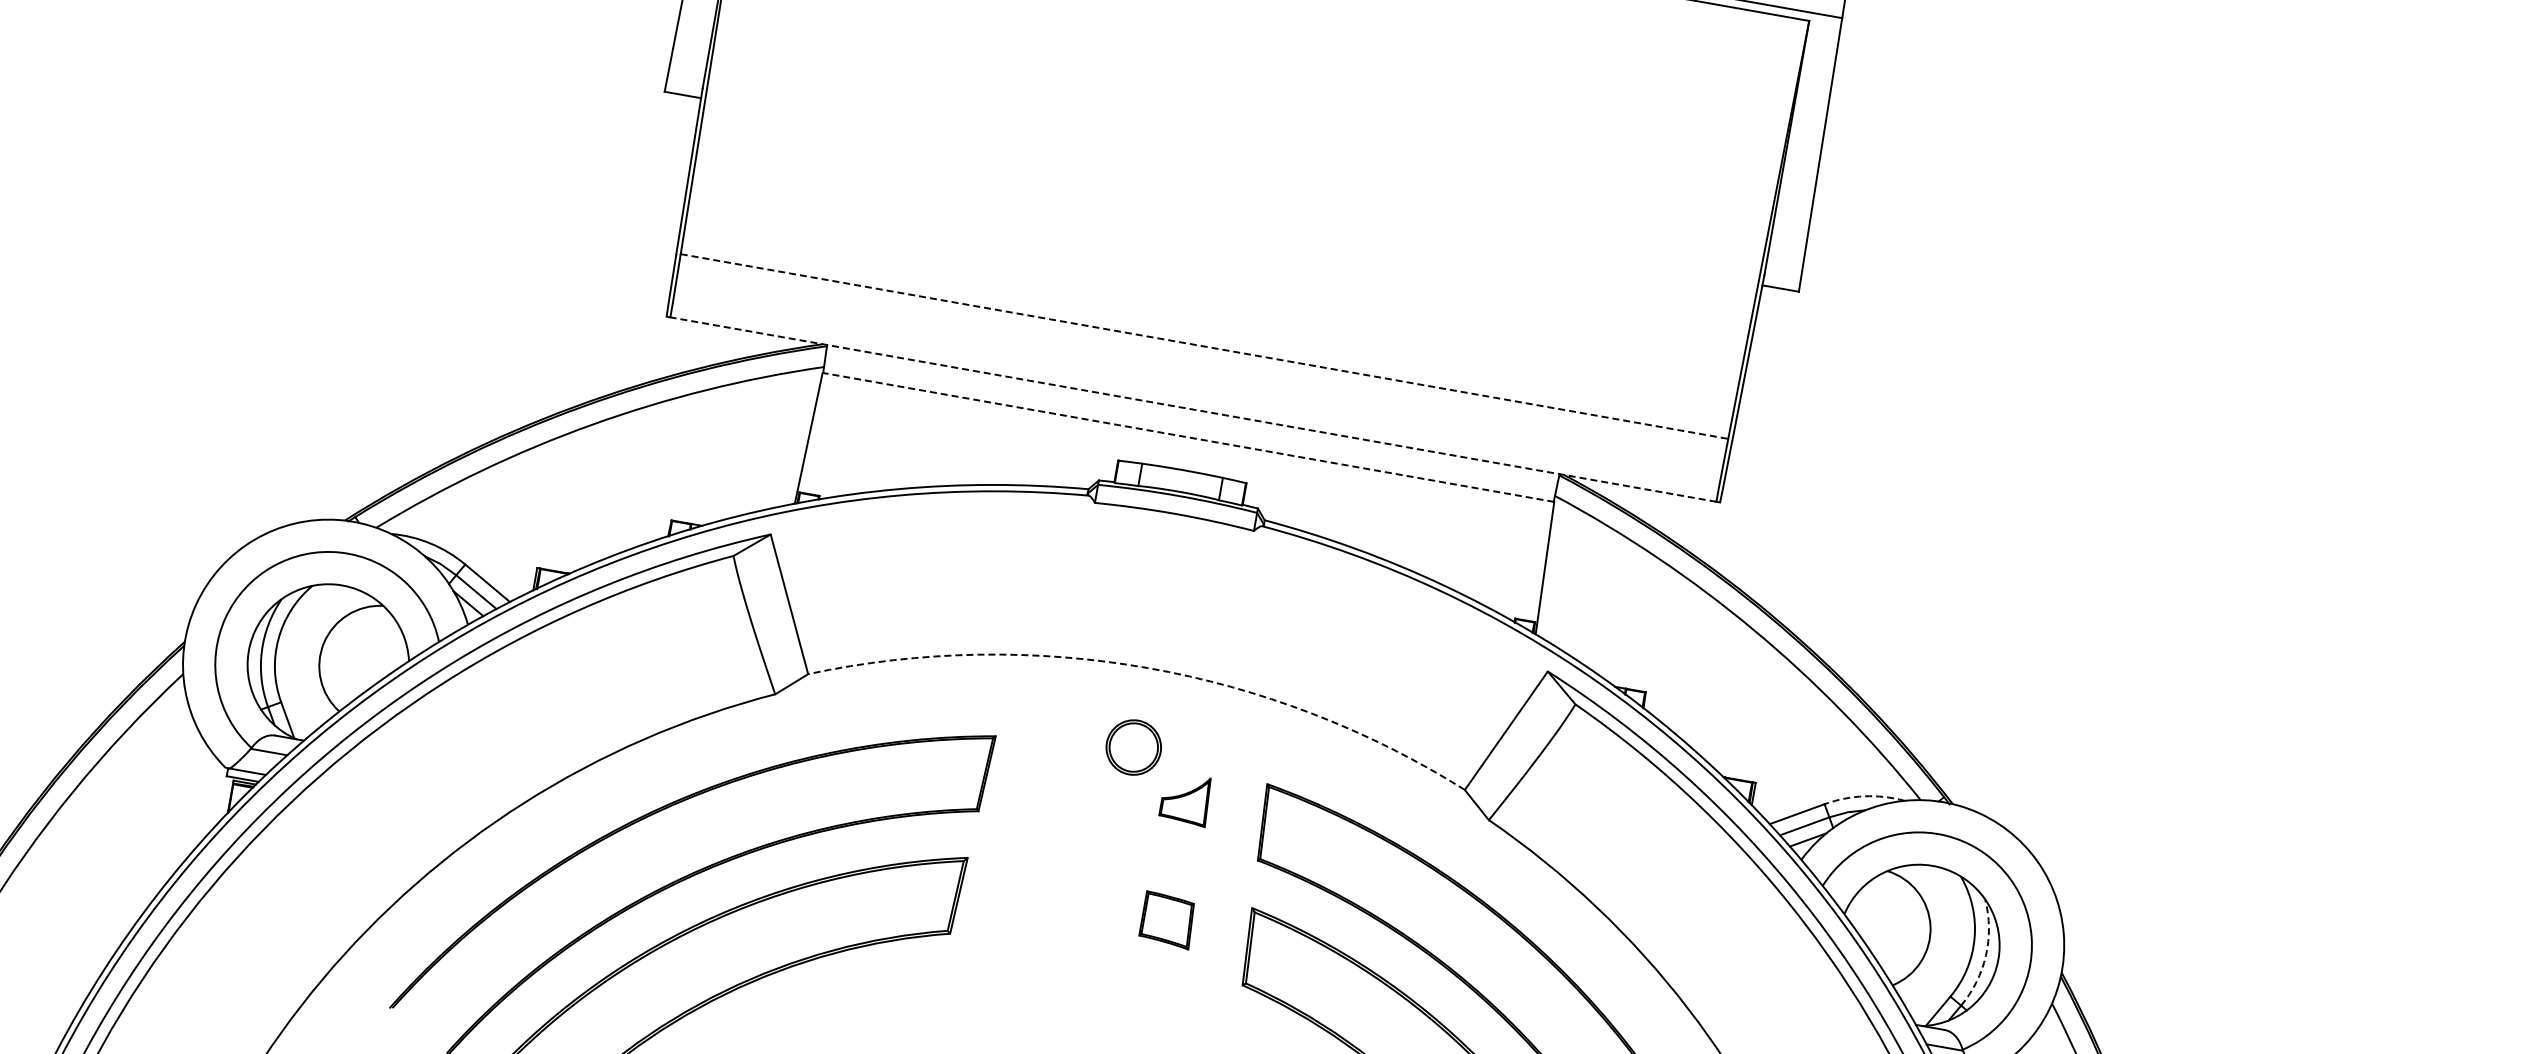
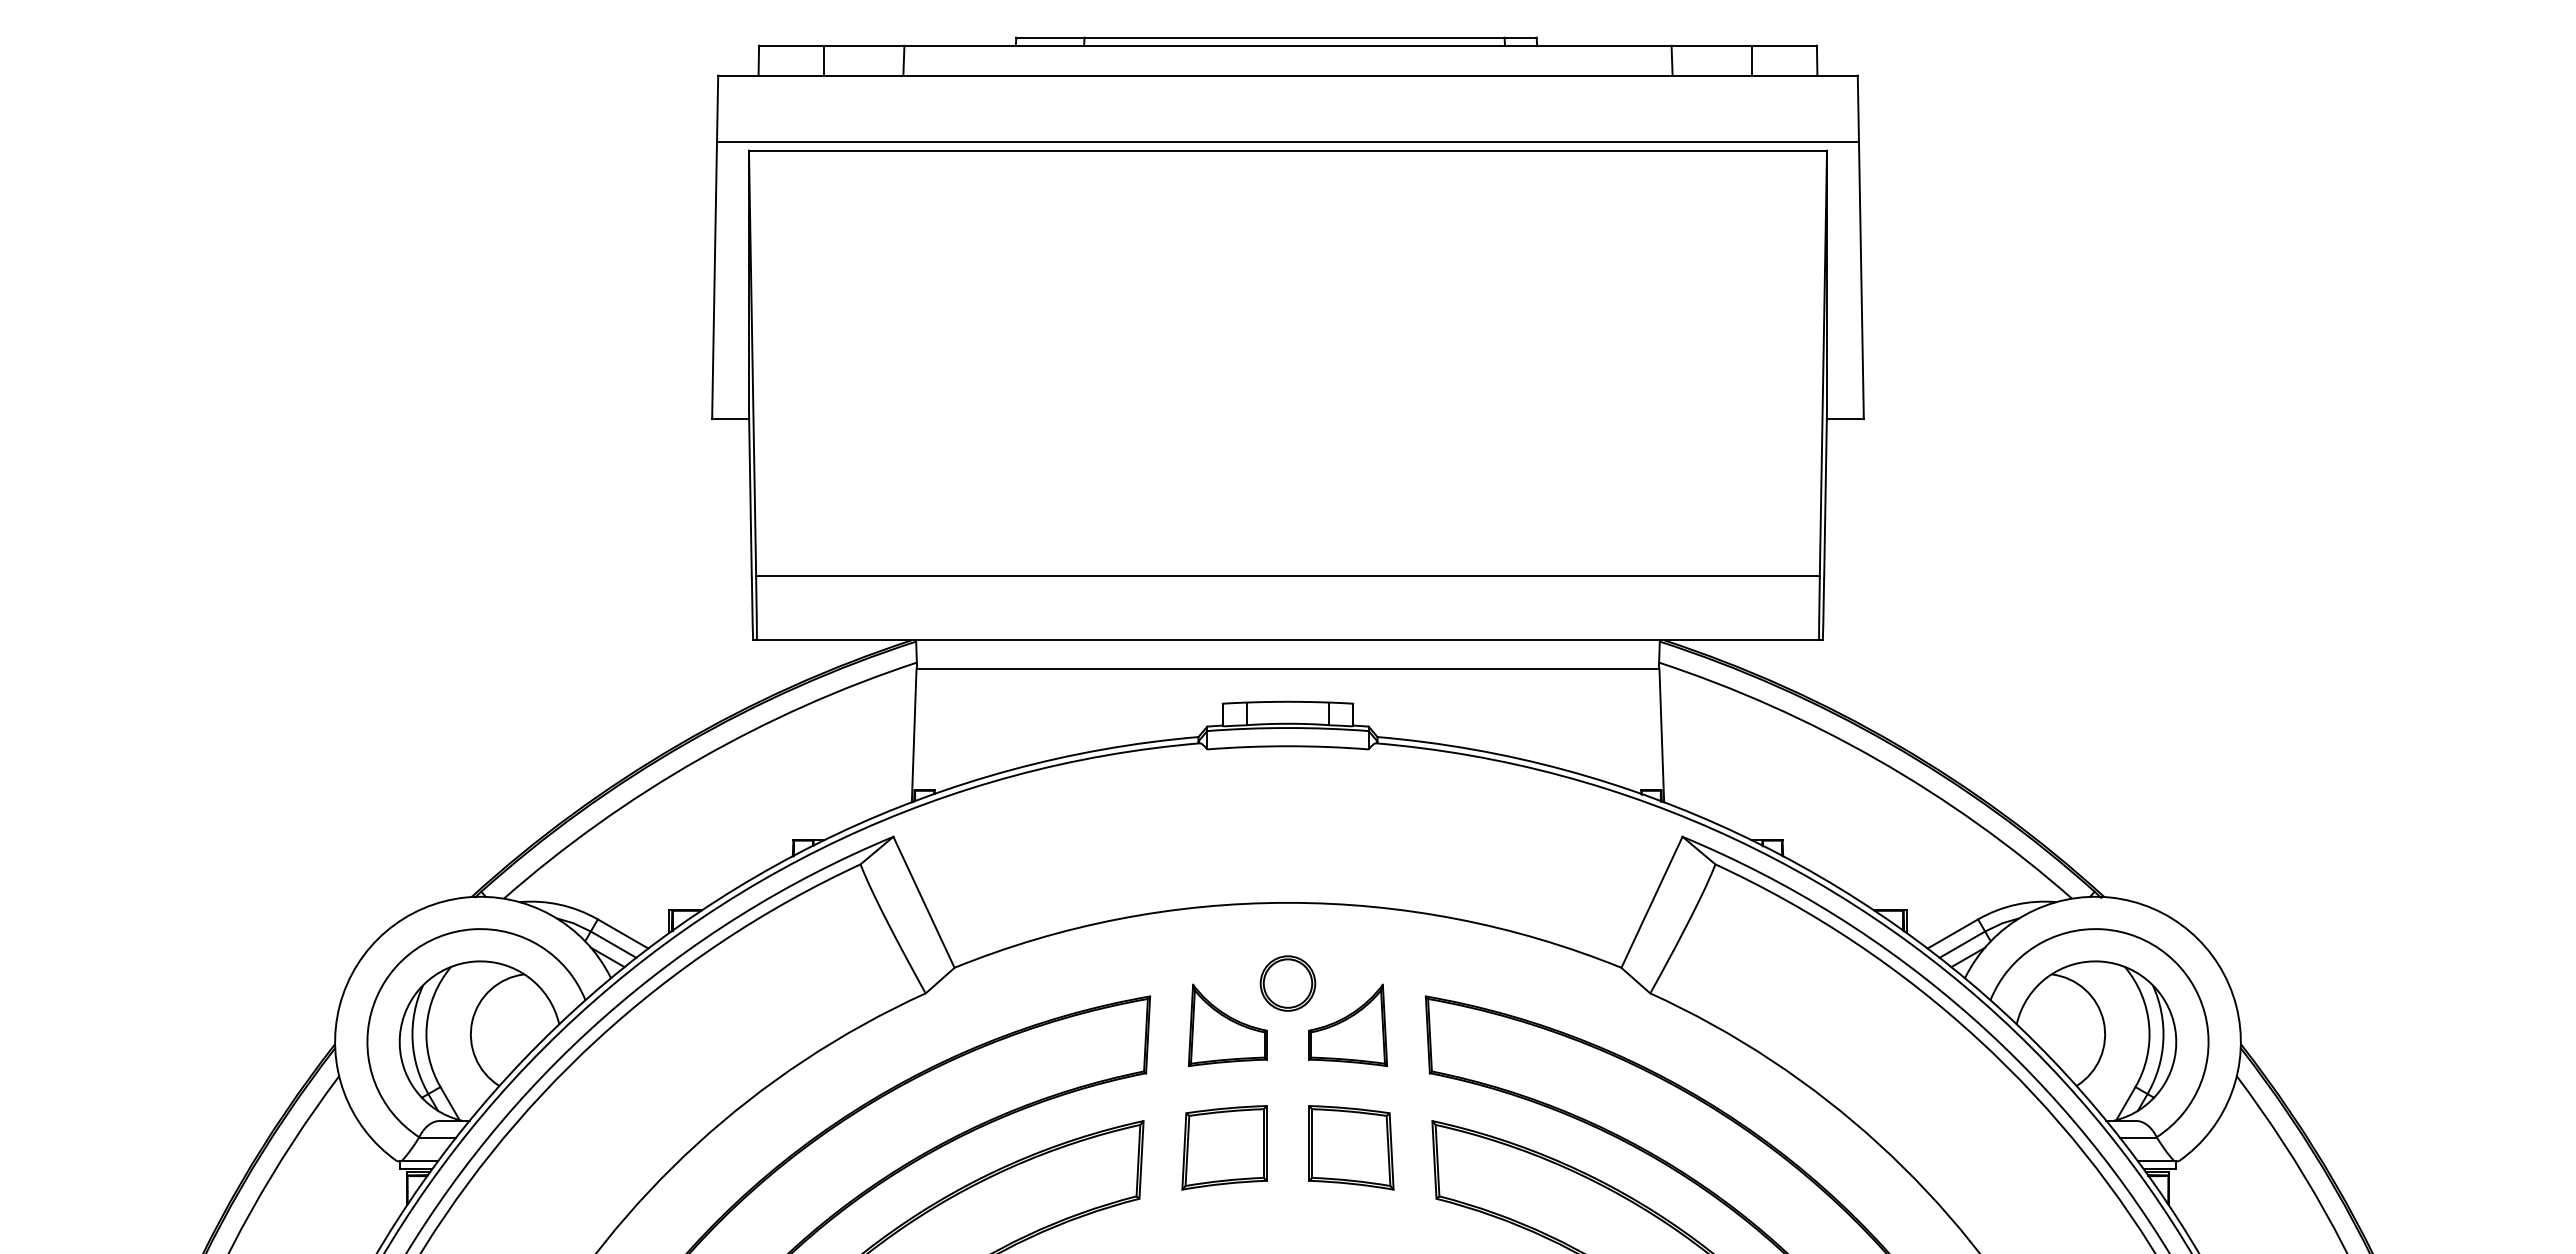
line: (1204, 346) -> (1288, 576), dashed -> solid
line: (1192, 409) -> (1287, 640), dashed -> solid
line: (1188, 437) -> (1287, 668), dashed -> solid
arc: (1147, 667) -> (1287, 902), dashed -> solid
part: (1067, 777) -> (1227, 1024), added
arc: (1863, 796) -> (2015, 904), dashed -> solid
part: (1186, 798) -> (1348, 1024), size x1.67
part: (1042, 897) -> (1224, 1147), added
part: (1167, 920) -> (1351, 1147), size x1.67
arc: (1986, 955) -> (2163, 1040), dashed -> solid

